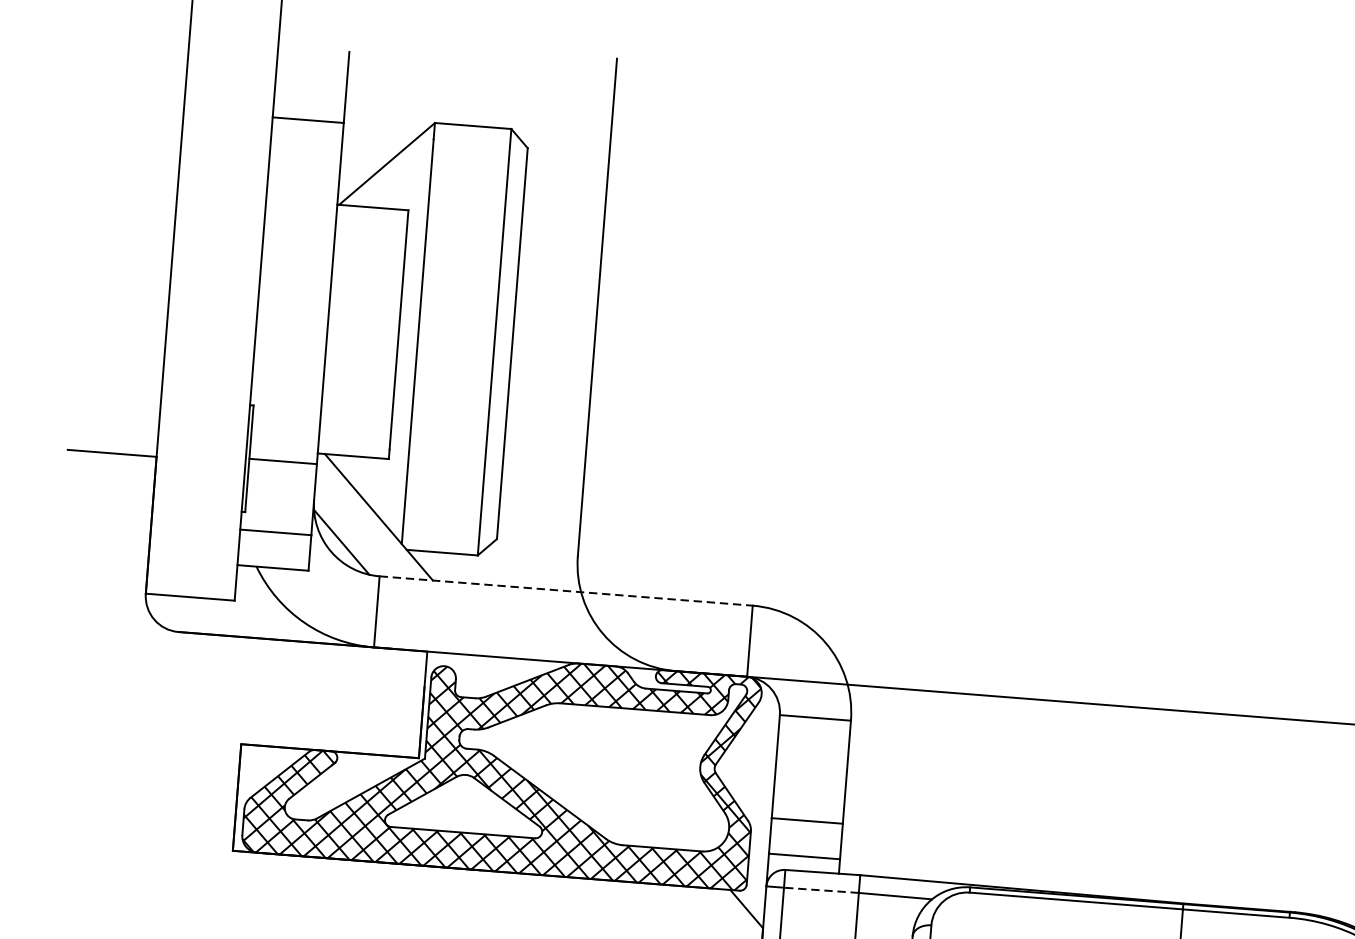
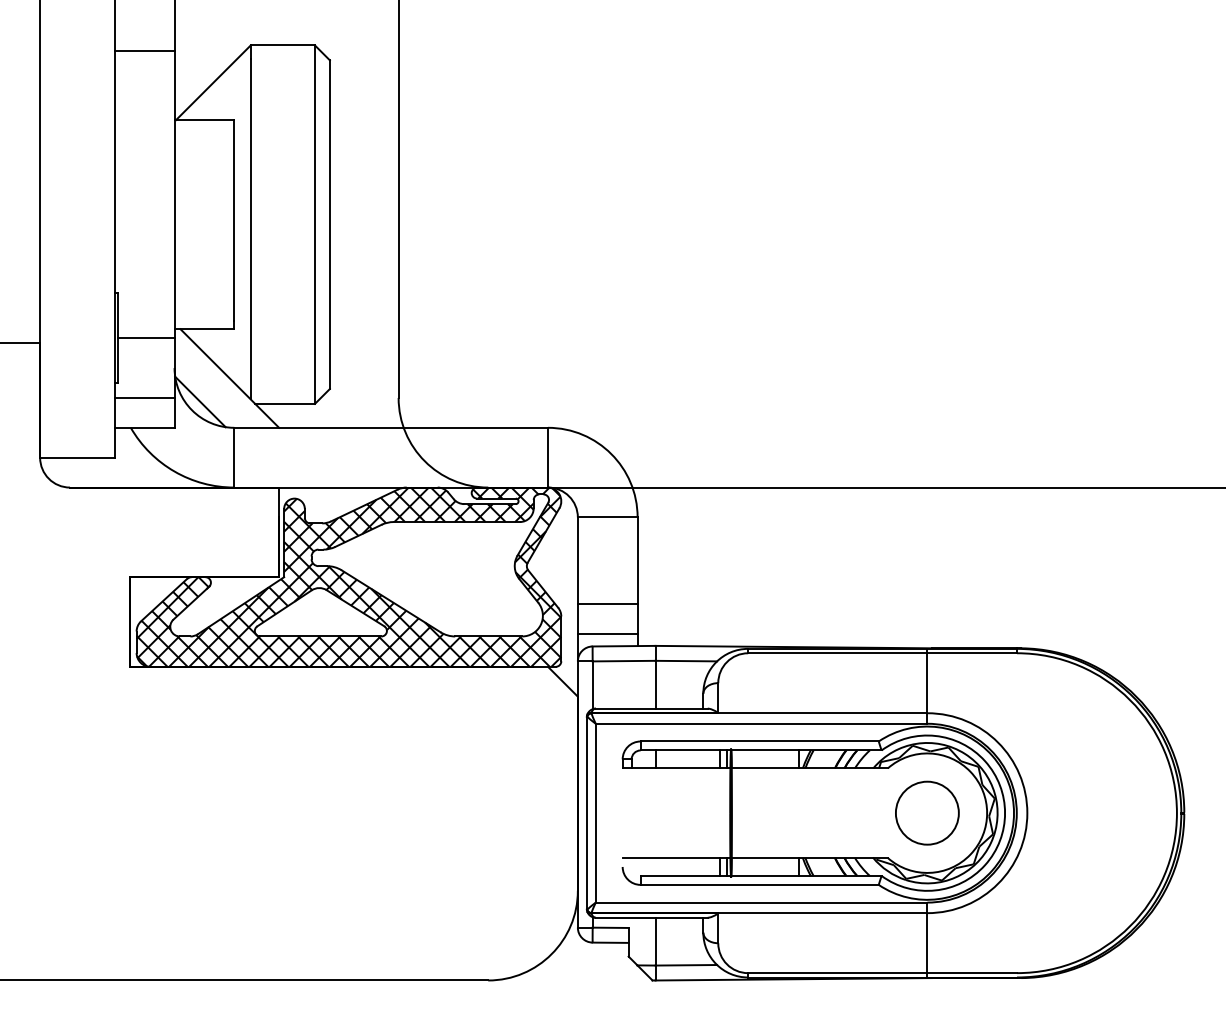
line: (566, 590) -> (391, 427), dashed -> solid
line: (820, 890) -> (623, 661), dashed -> solid

